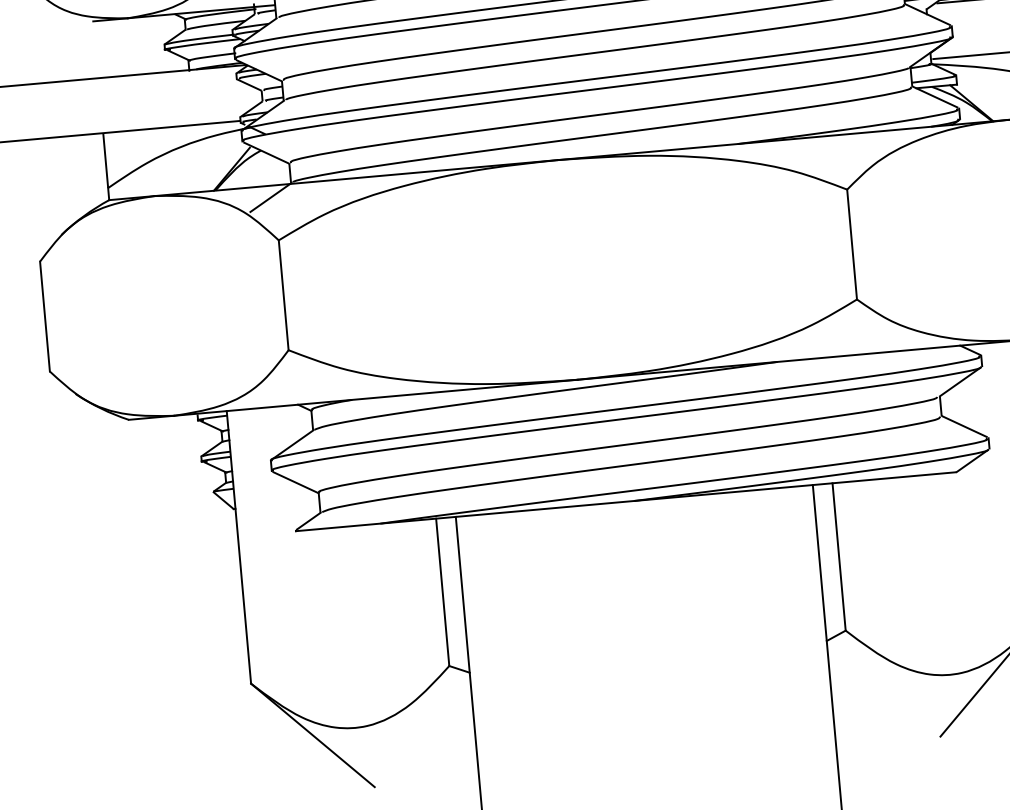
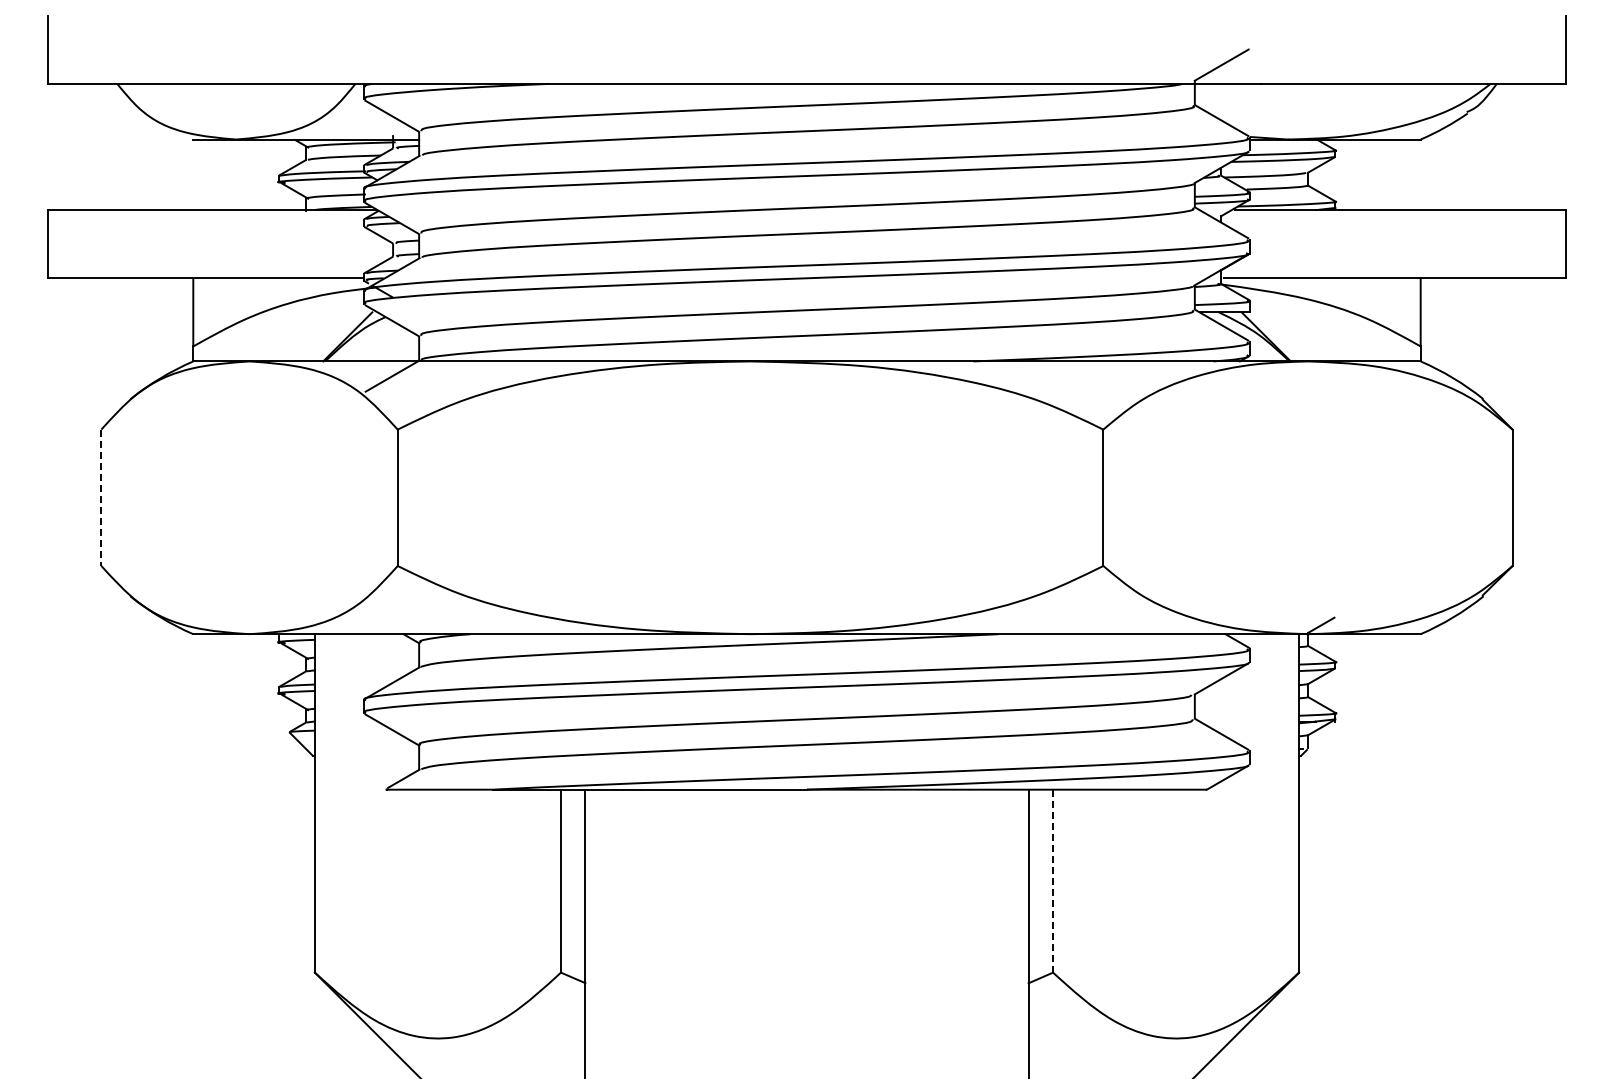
line: (45, 317) -> (101, 498), solid -> dashed
line: (839, 557) -> (1053, 881), solid -> dashed

